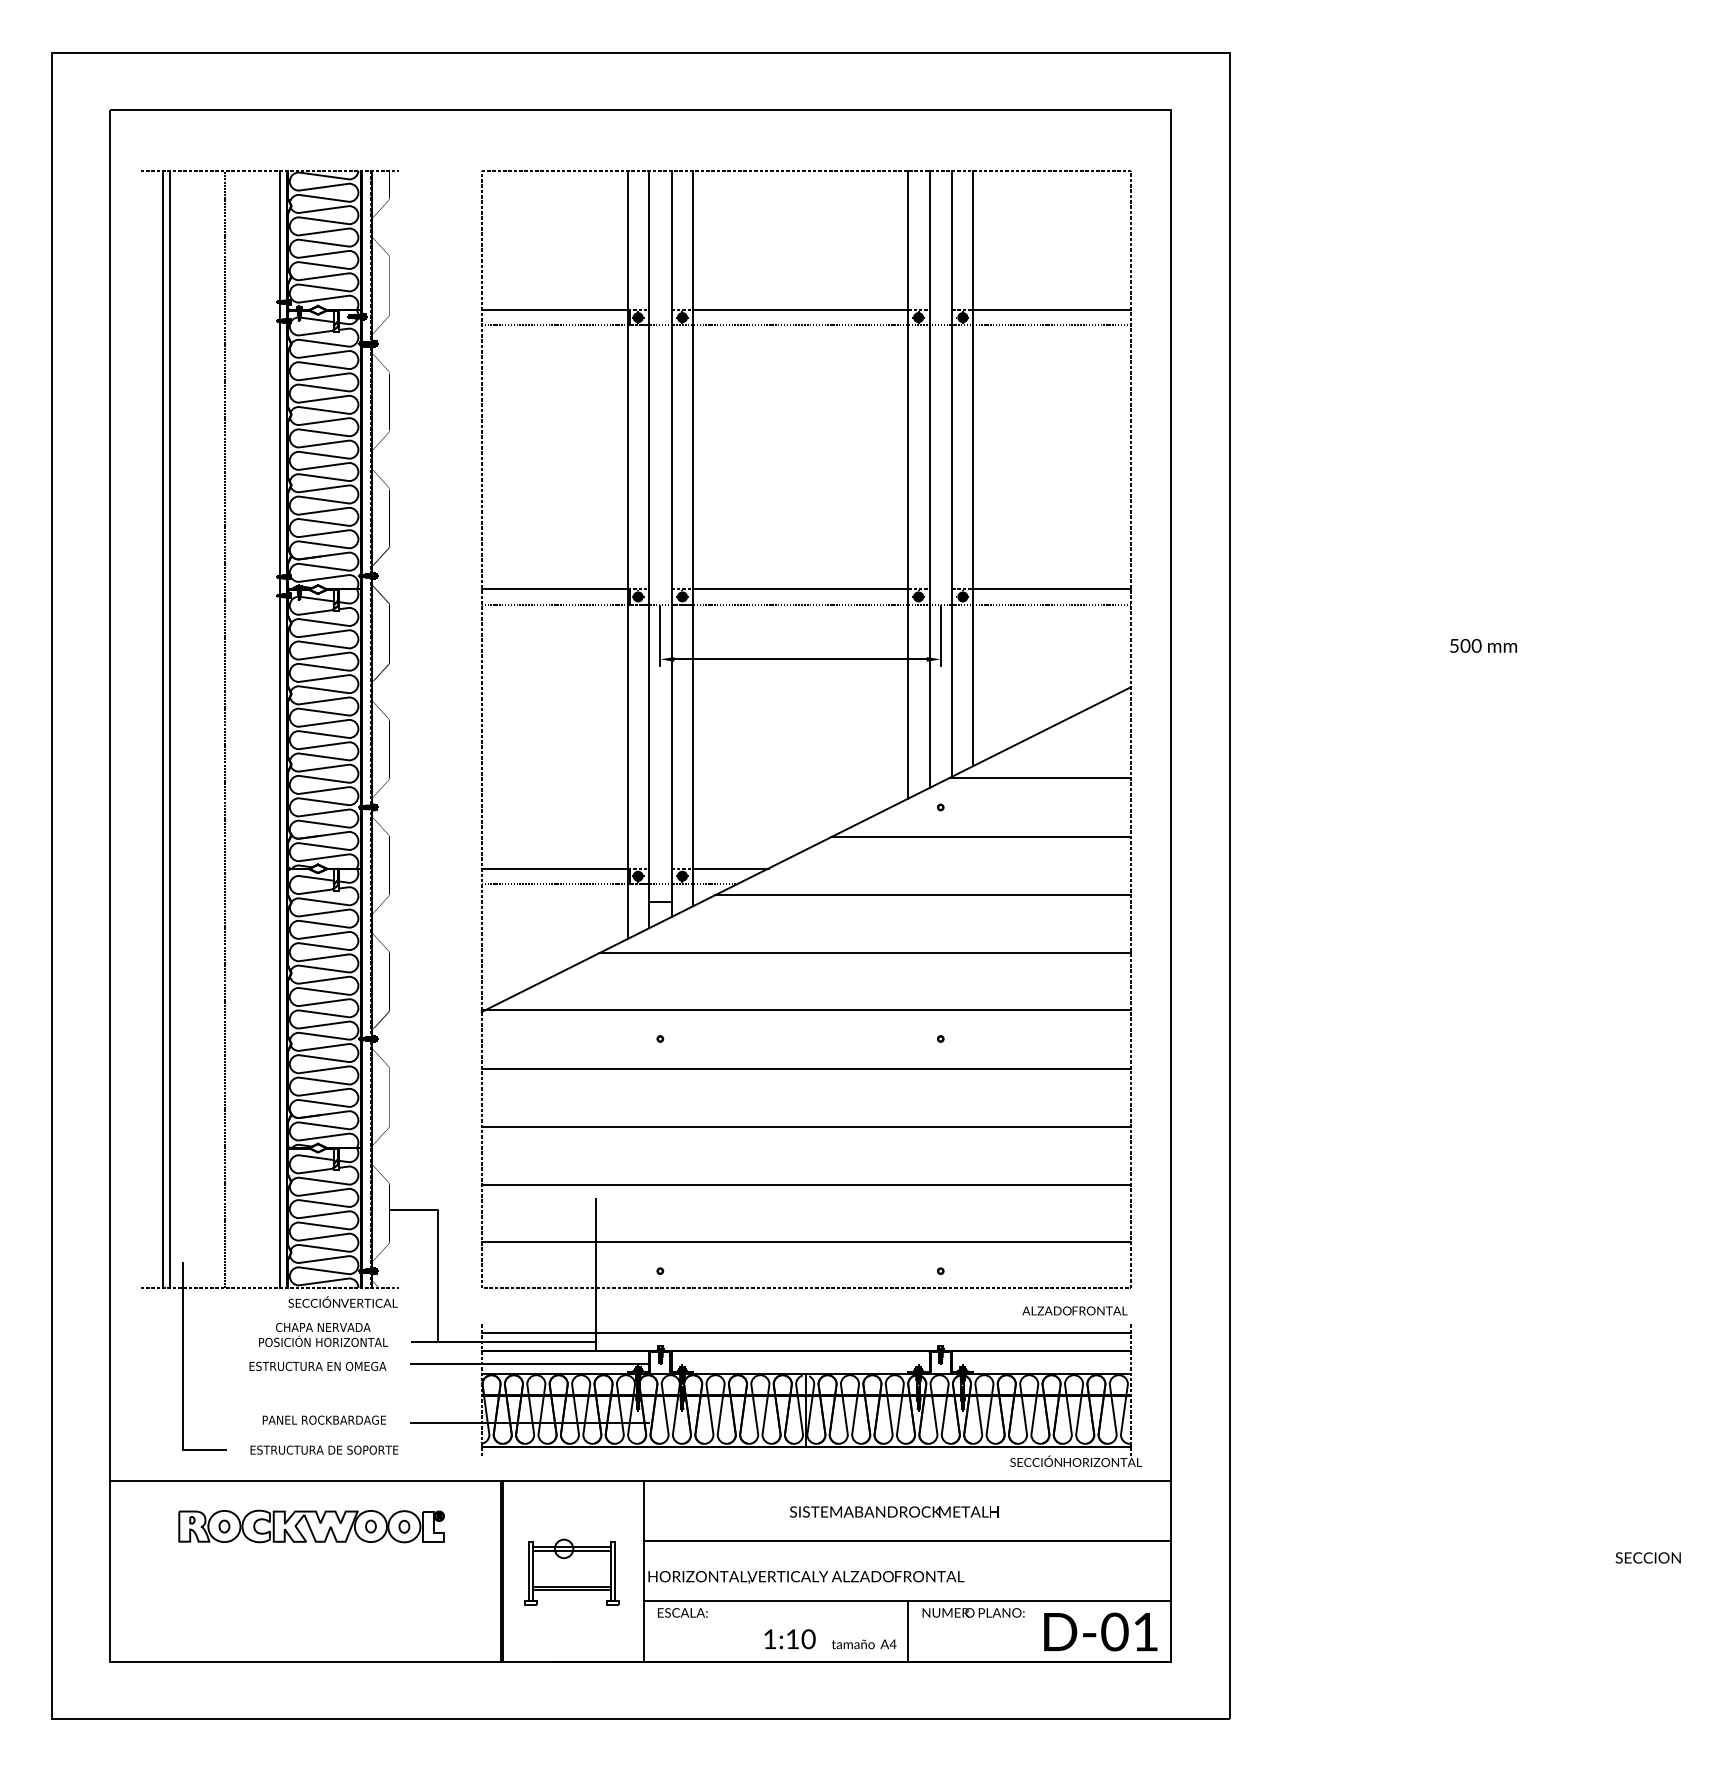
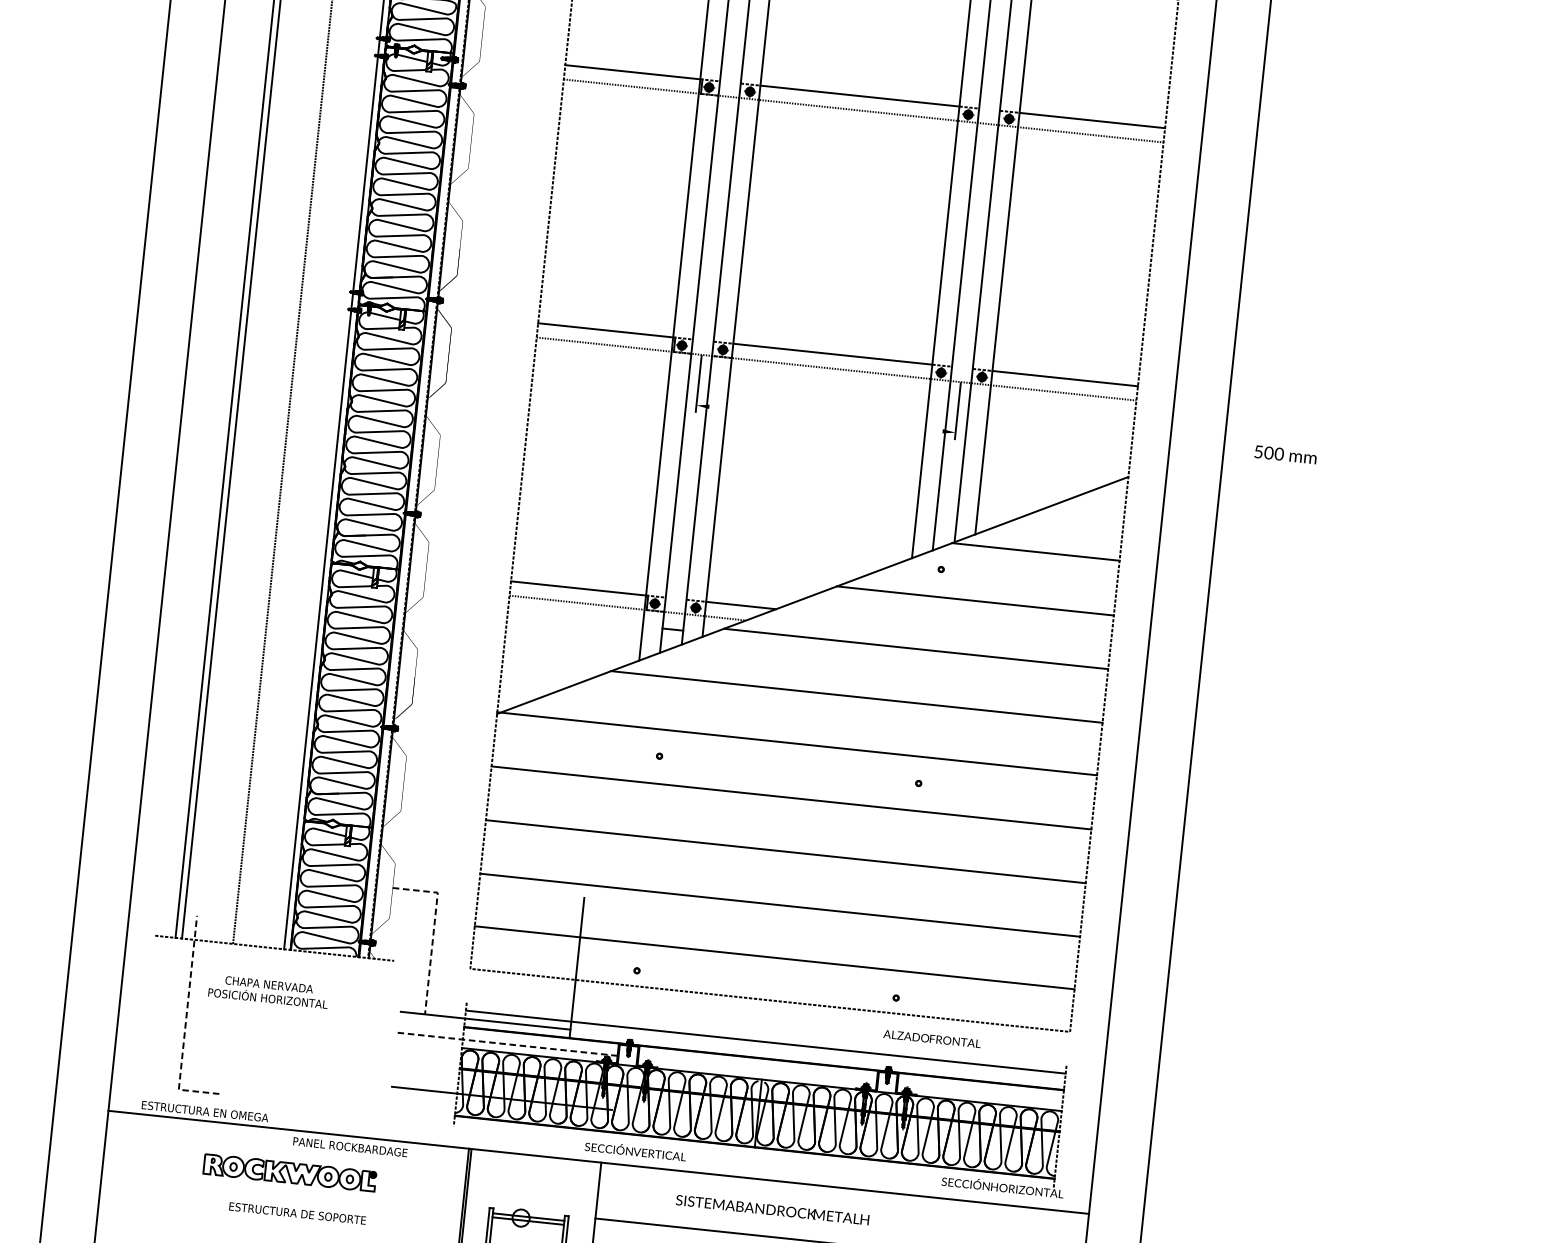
text: (1483, 645) -> (1285, 454), moved
line: (800, 659) -> (825, 419), removed
line: (438, 1250) -> (434, 930), solid -> dashed
text: (342, 1301) -> (635, 1150), moved
text: (1074, 1310) -> (931, 1038), moved
text: (323, 1334) -> (268, 991), moved
line: (529, 1364) -> (507, 1044), solid -> dashed
text: (317, 1365) -> (204, 1110), moved
line: (183, 1378) -> (185, 1023), solid -> dashed
text: (323, 1419) -> (349, 1146), moved
text: (324, 1449) -> (297, 1212), moved
text: (894, 1511) -> (772, 1209), moved
part: (311, 1526) -> (289, 1172), size x0.7

